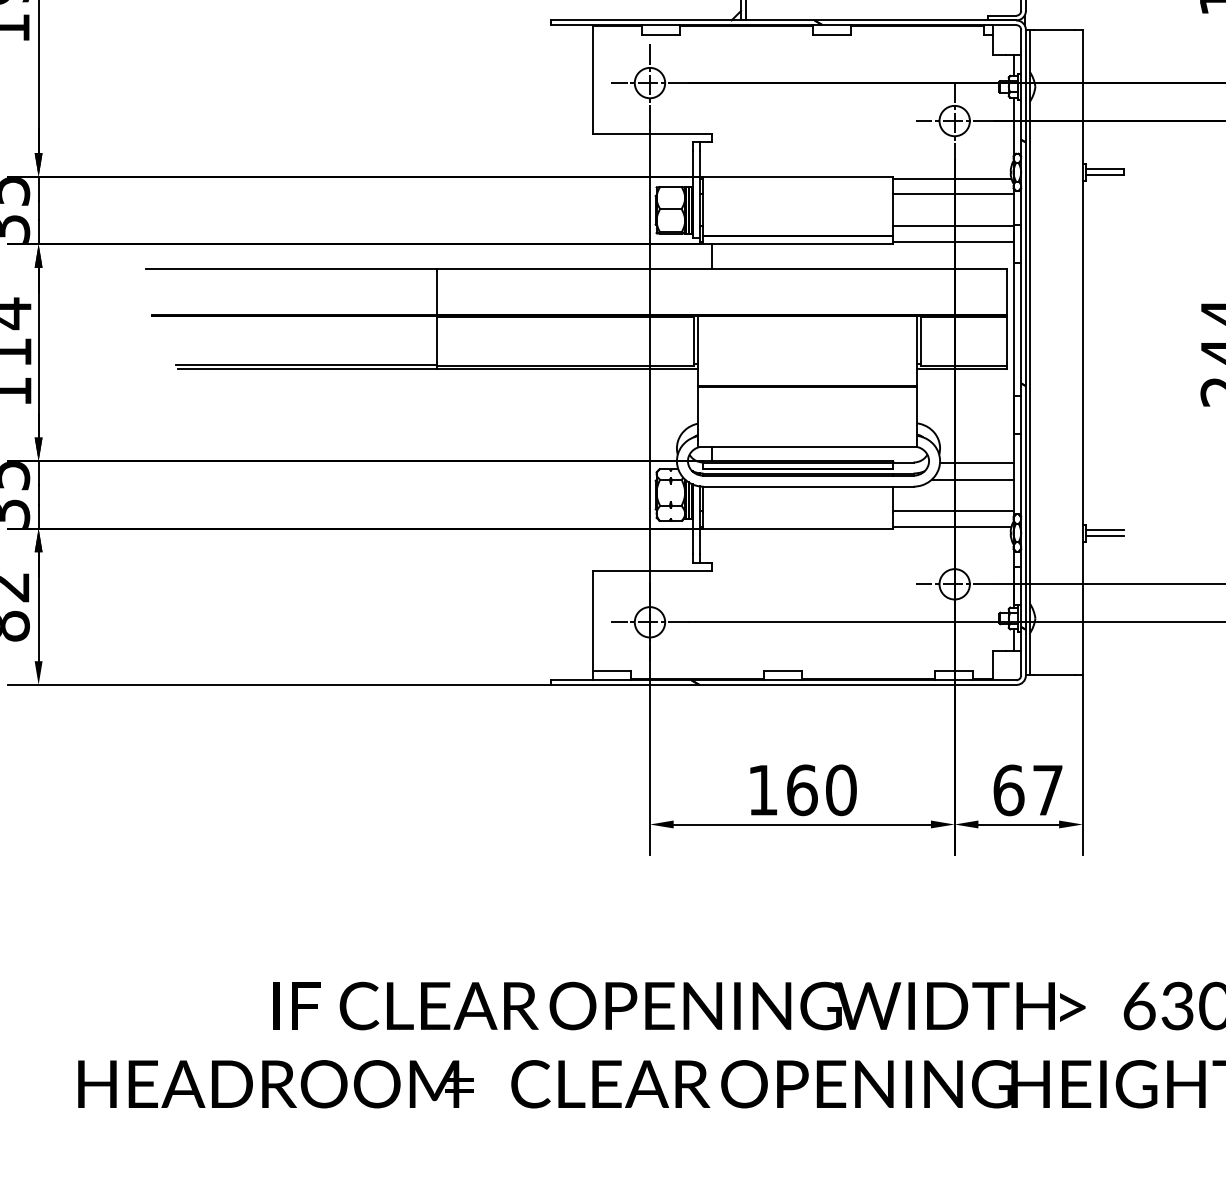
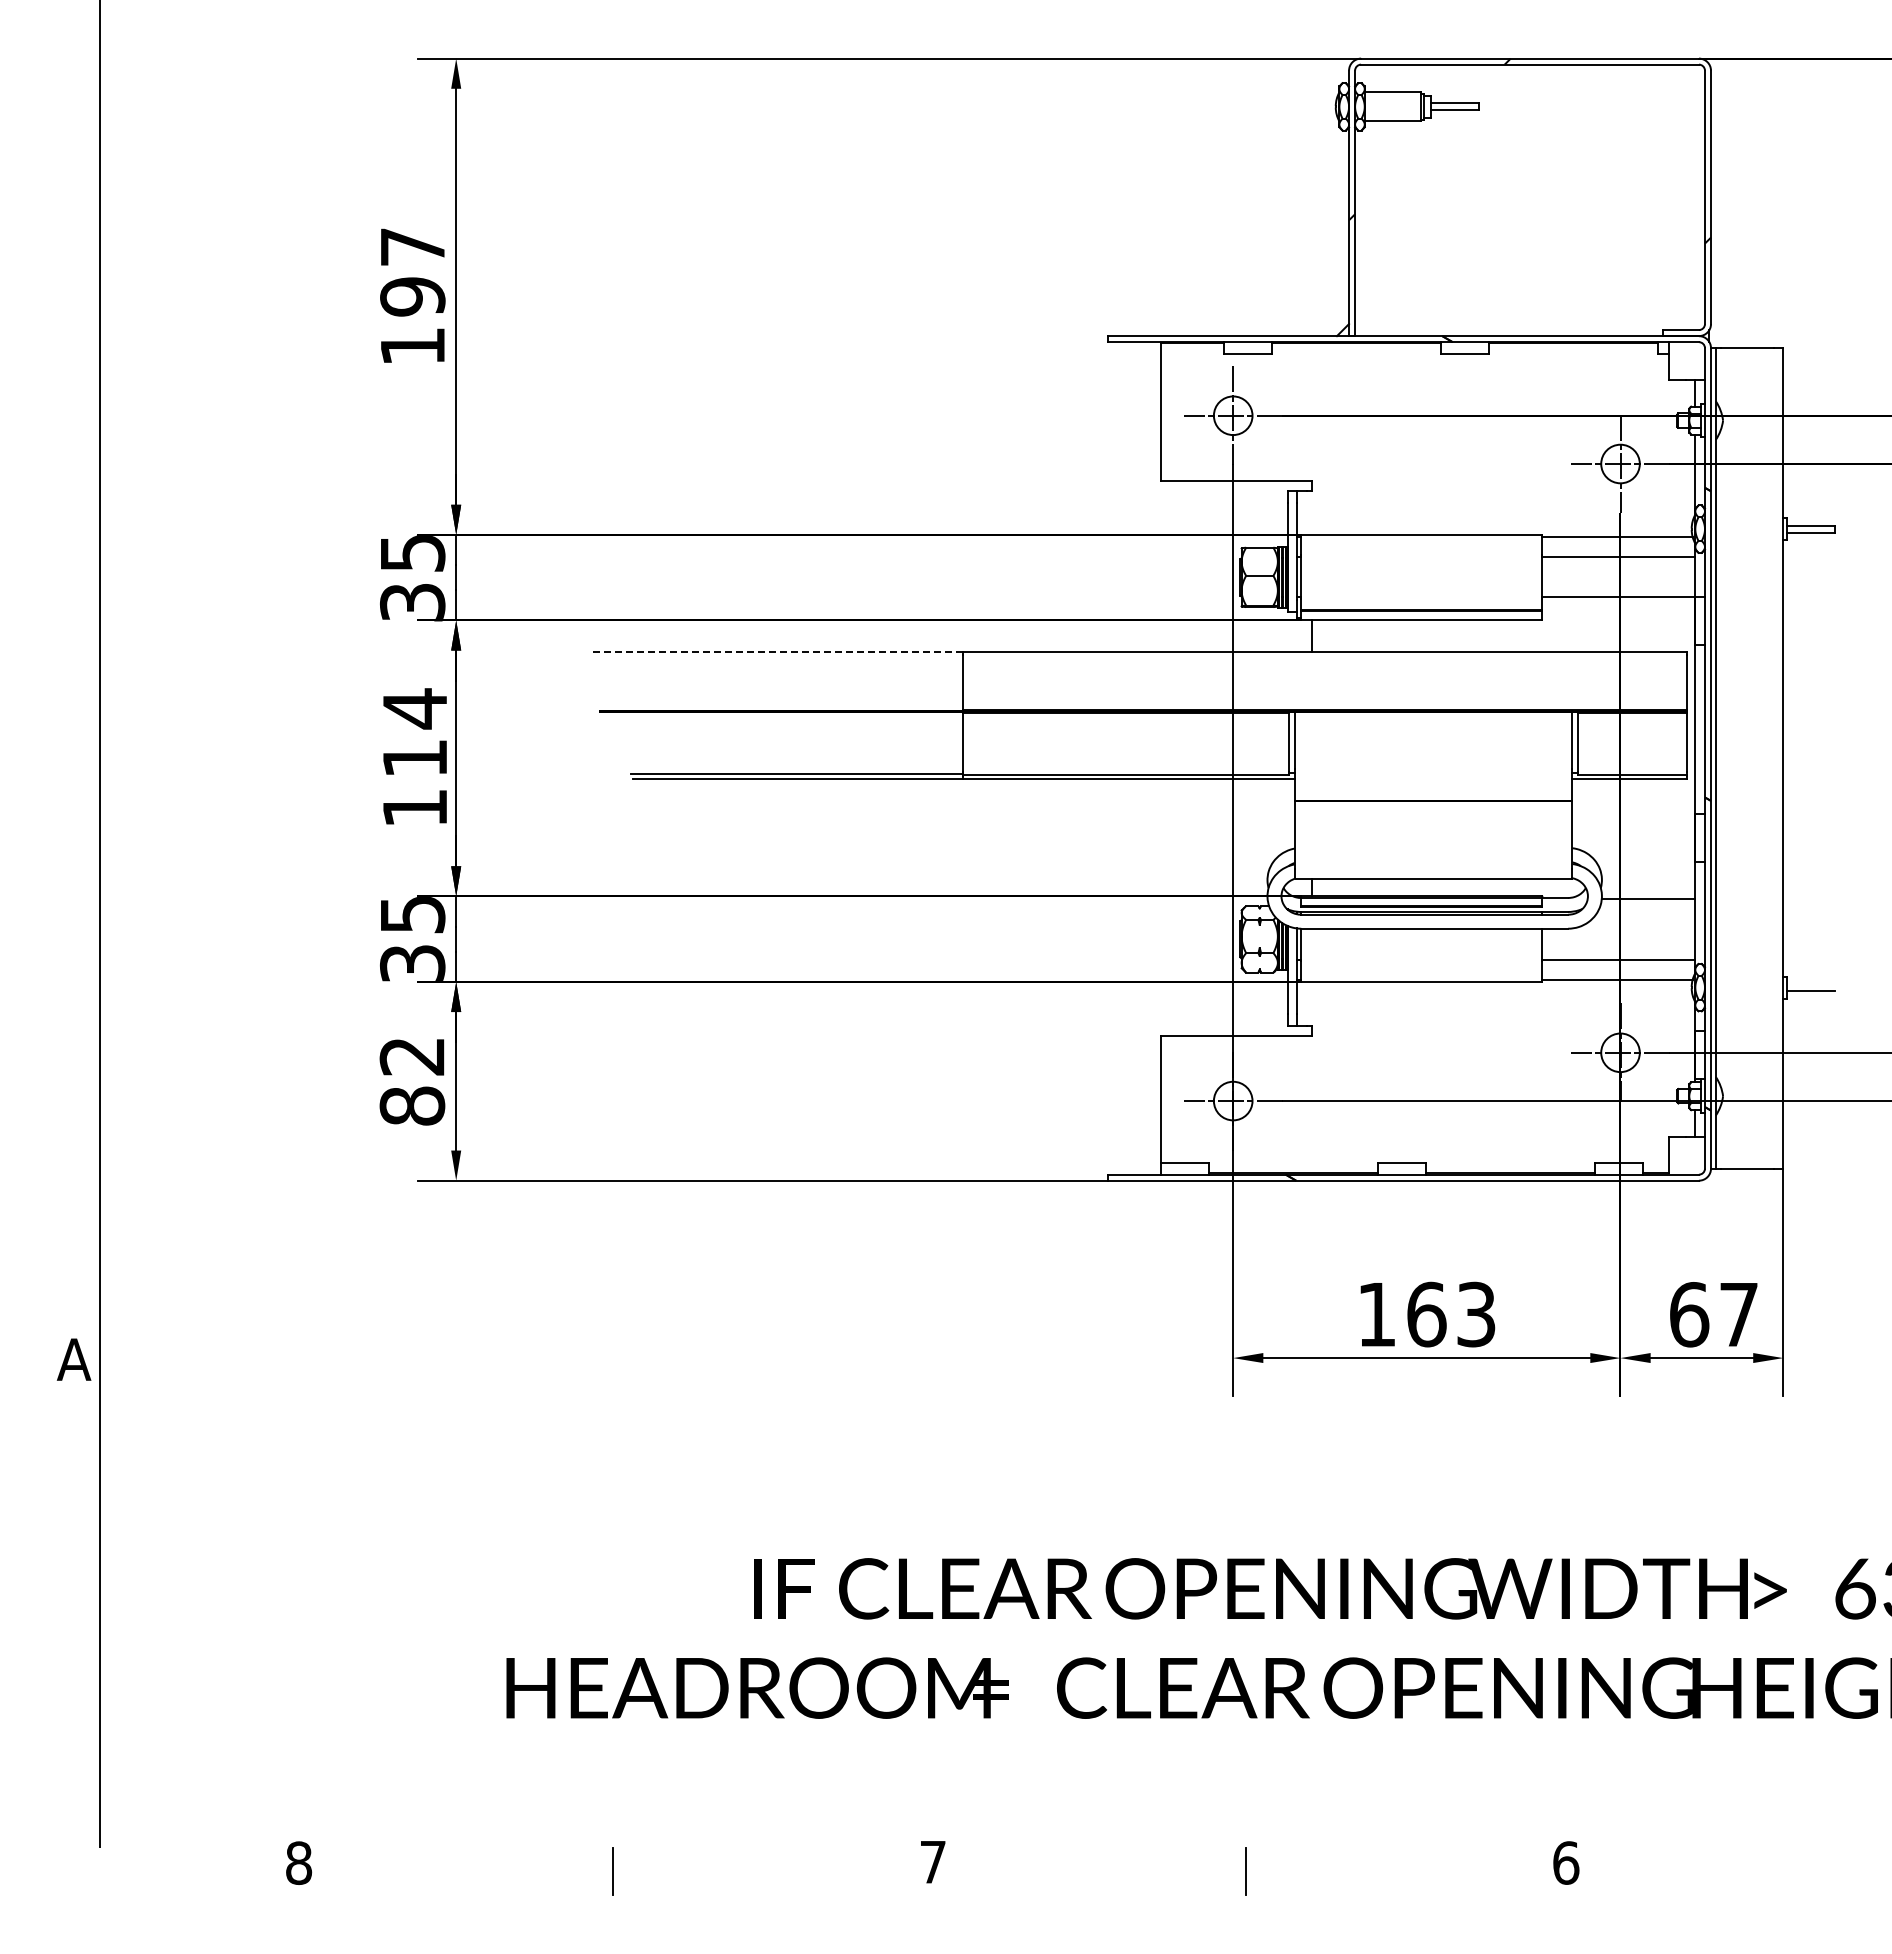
line: (953, 241) -> (1618, 617), removed
line: (292, 269) -> (778, 652), solid -> dashed
line: (972, 479) -> (1643, 919), removed
line: (1104, 530) -> (1811, 984), removed
text: (841, 790) -> (1476, 1314), 160 -> 163

